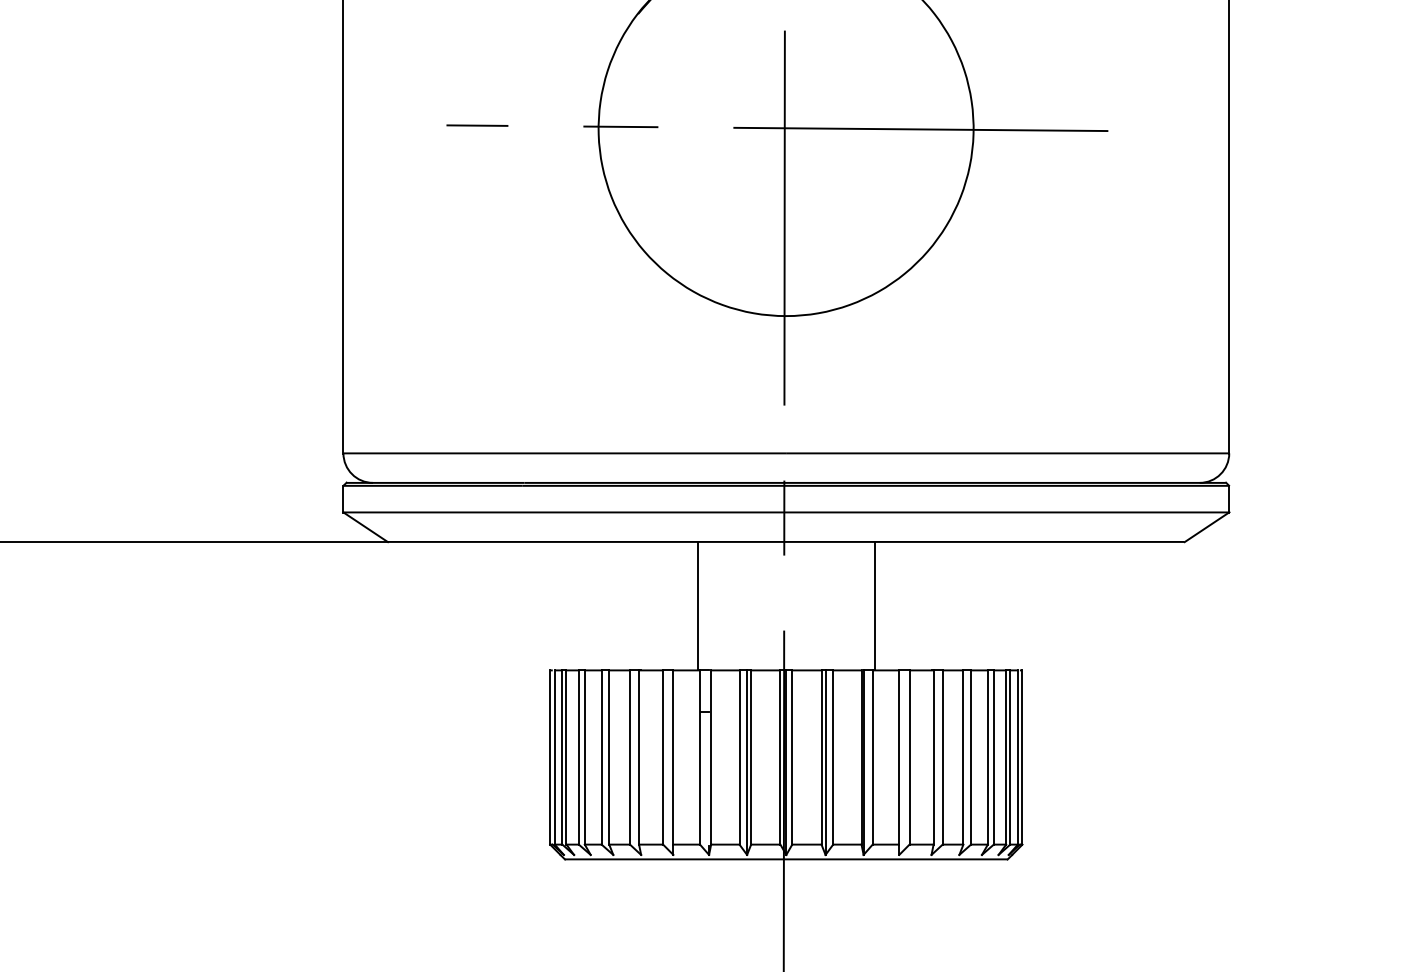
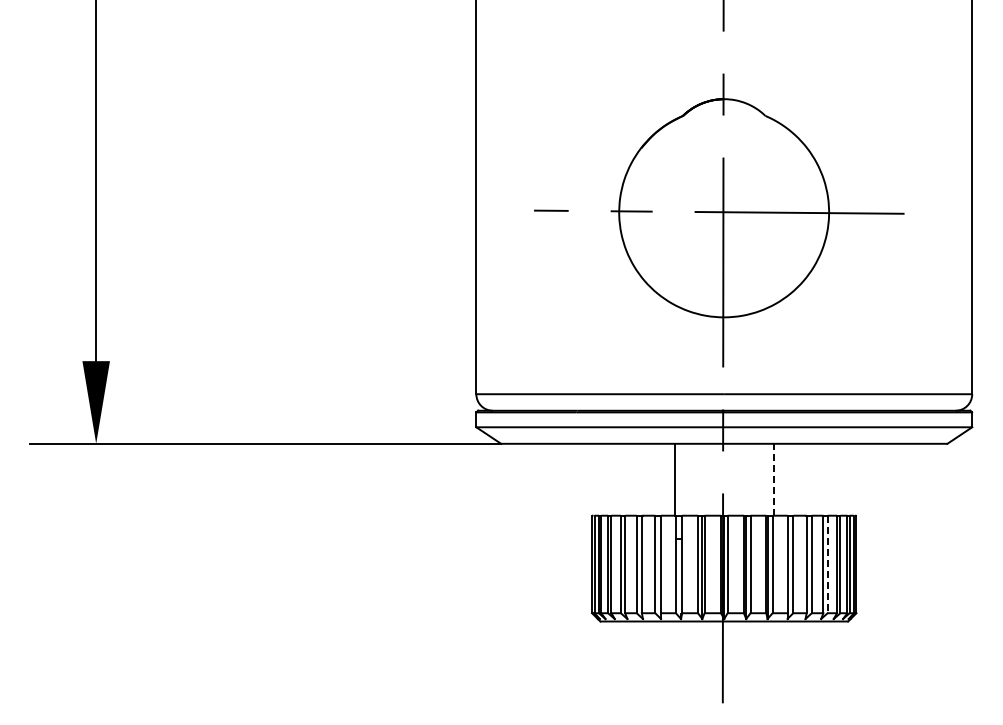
line: (874, 605) -> (773, 479), solid -> dashed
line: (970, 757) -> (827, 564), solid -> dashed

